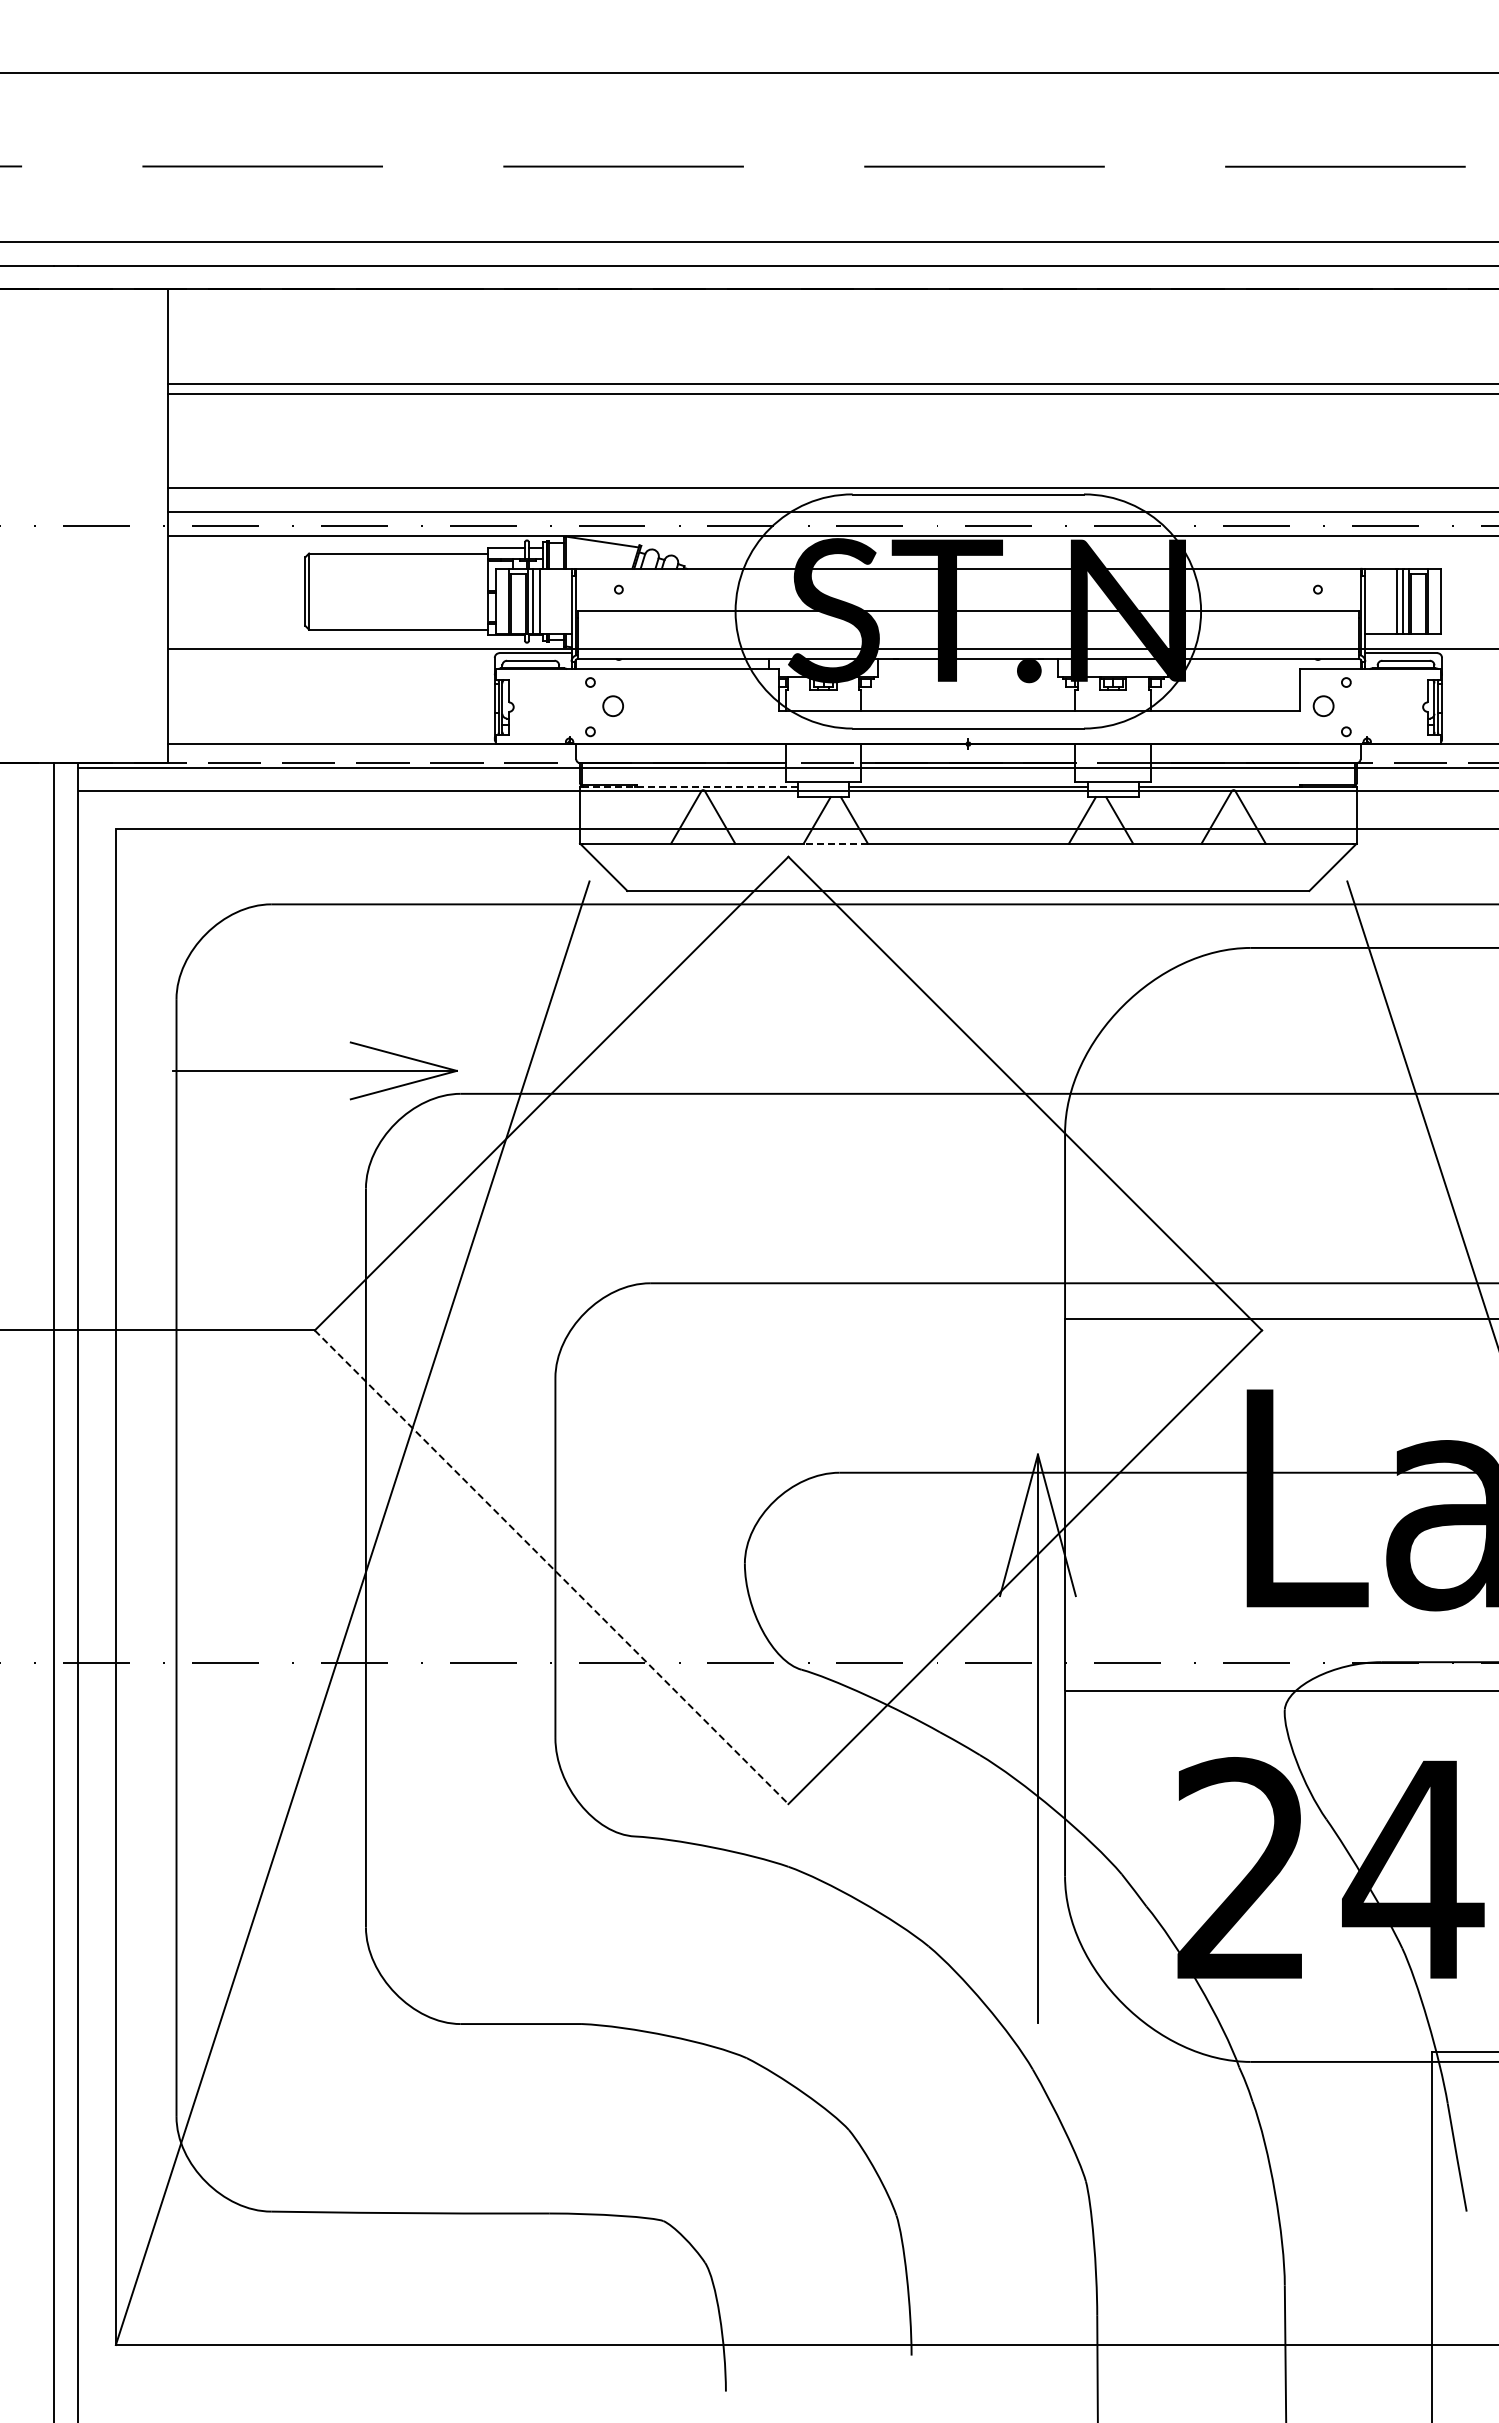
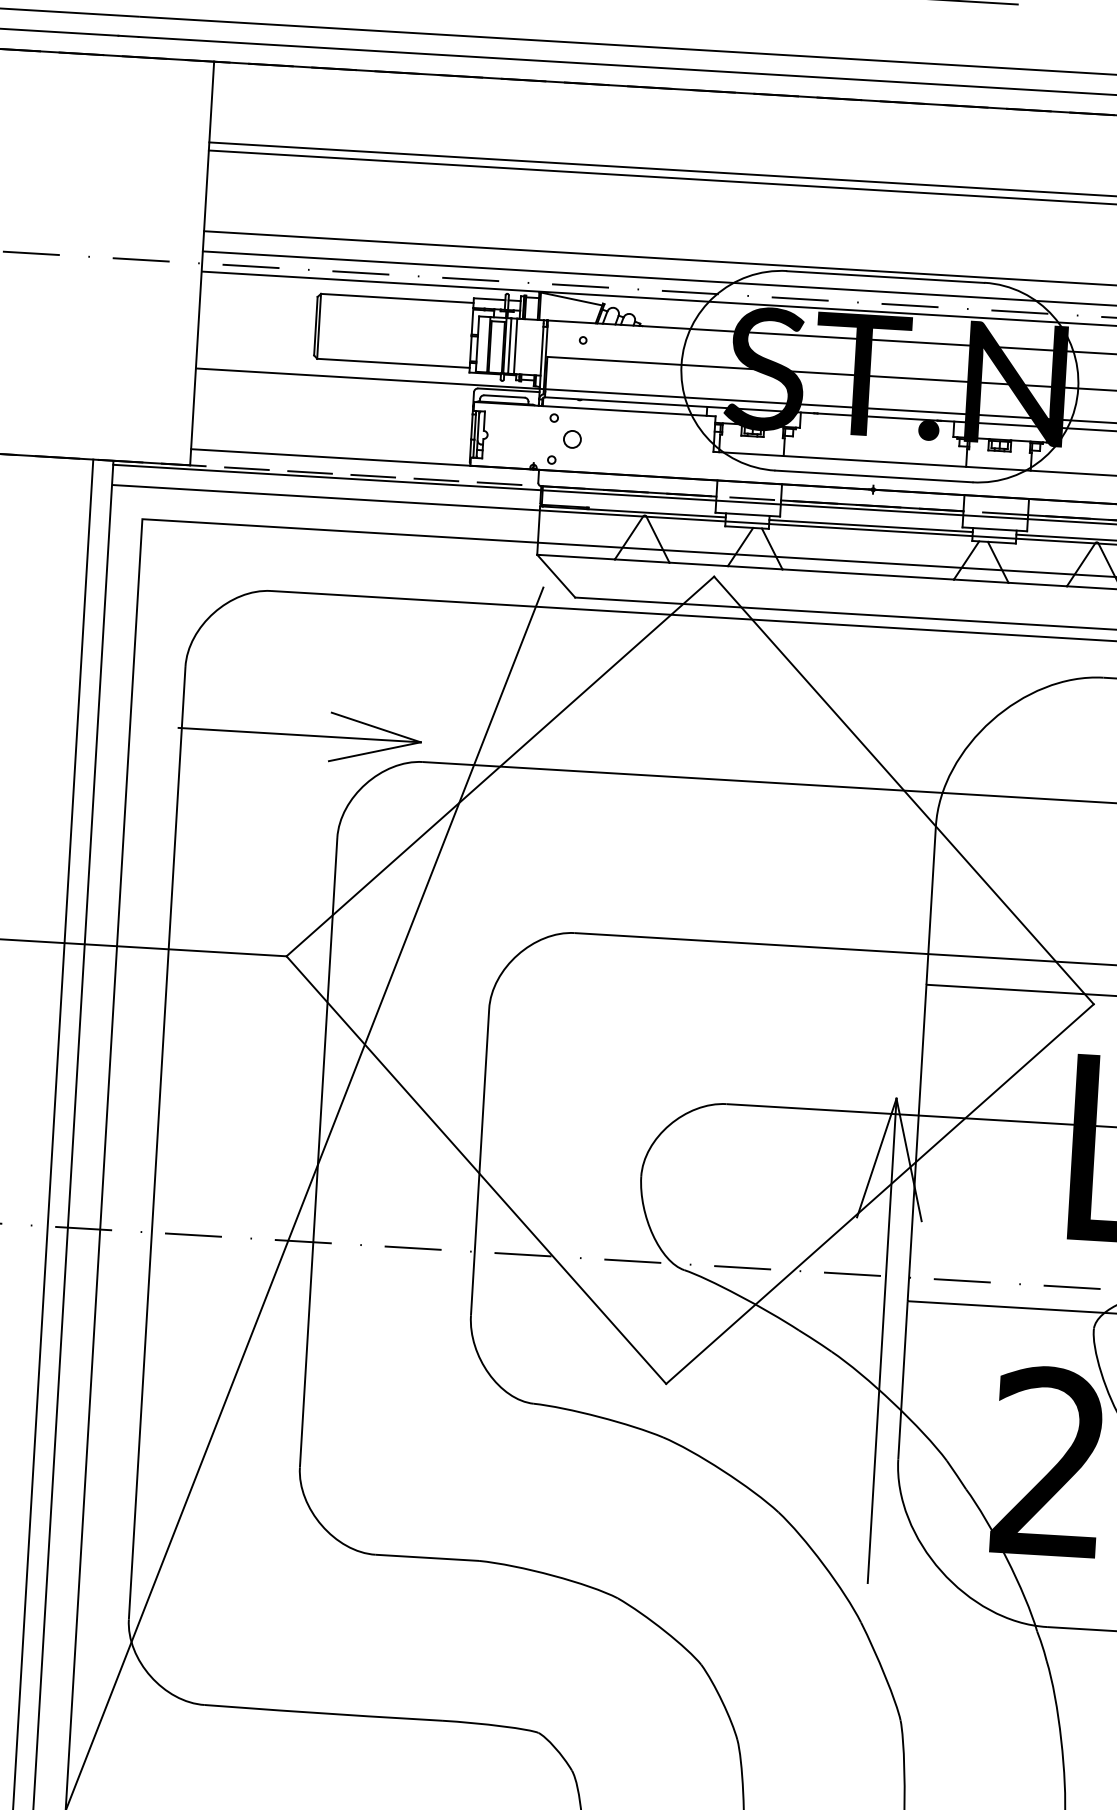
line: (690, 786) -> (634, 511), dashed -> solid
line: (835, 843) -> (754, 567), dashed -> solid
line: (551, 1567) -> (476, 1170), dashed -> solid

